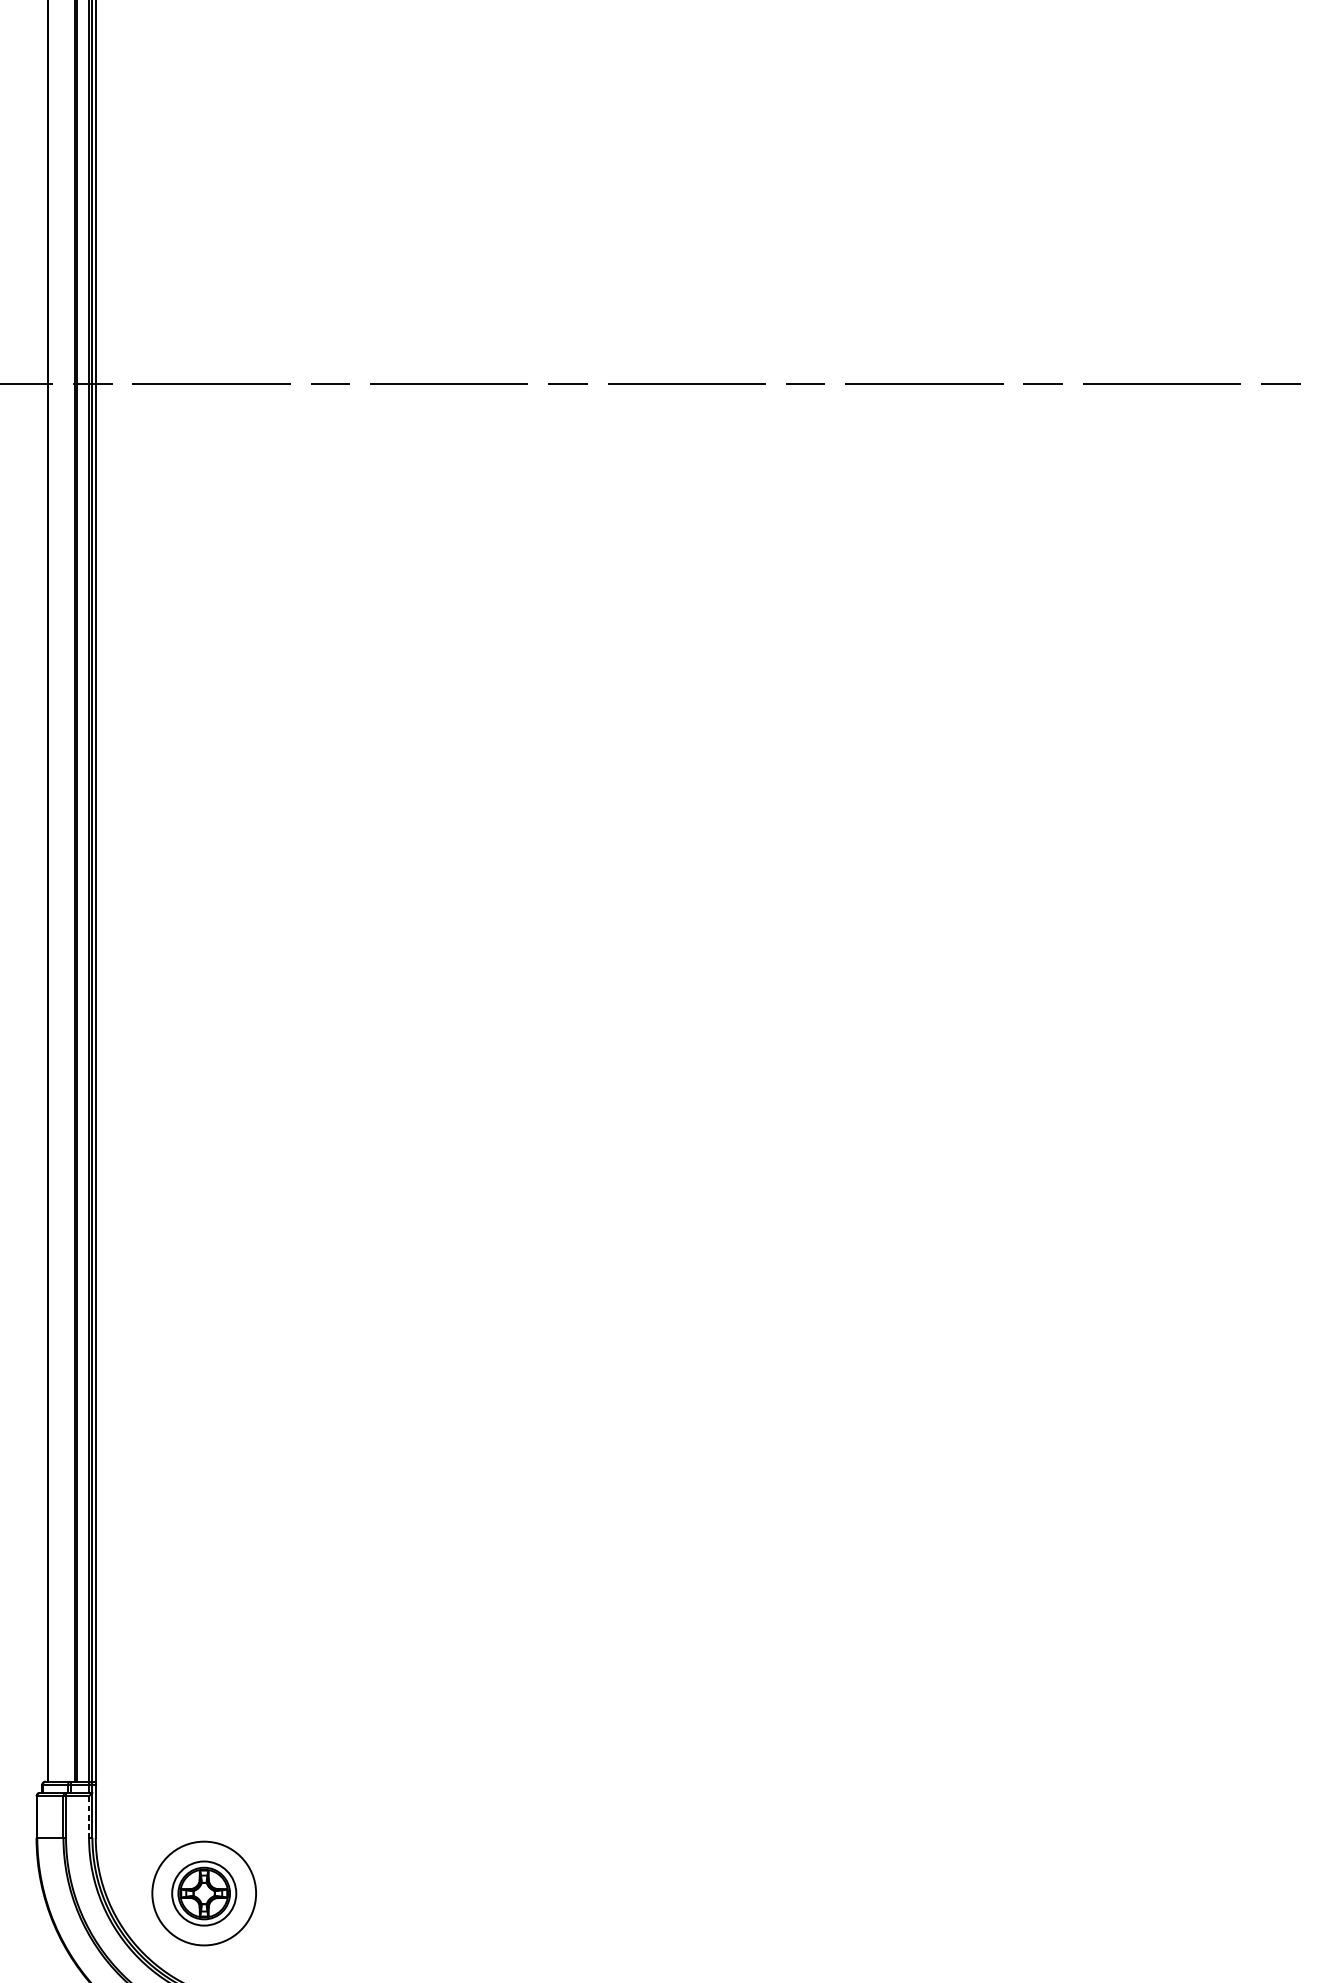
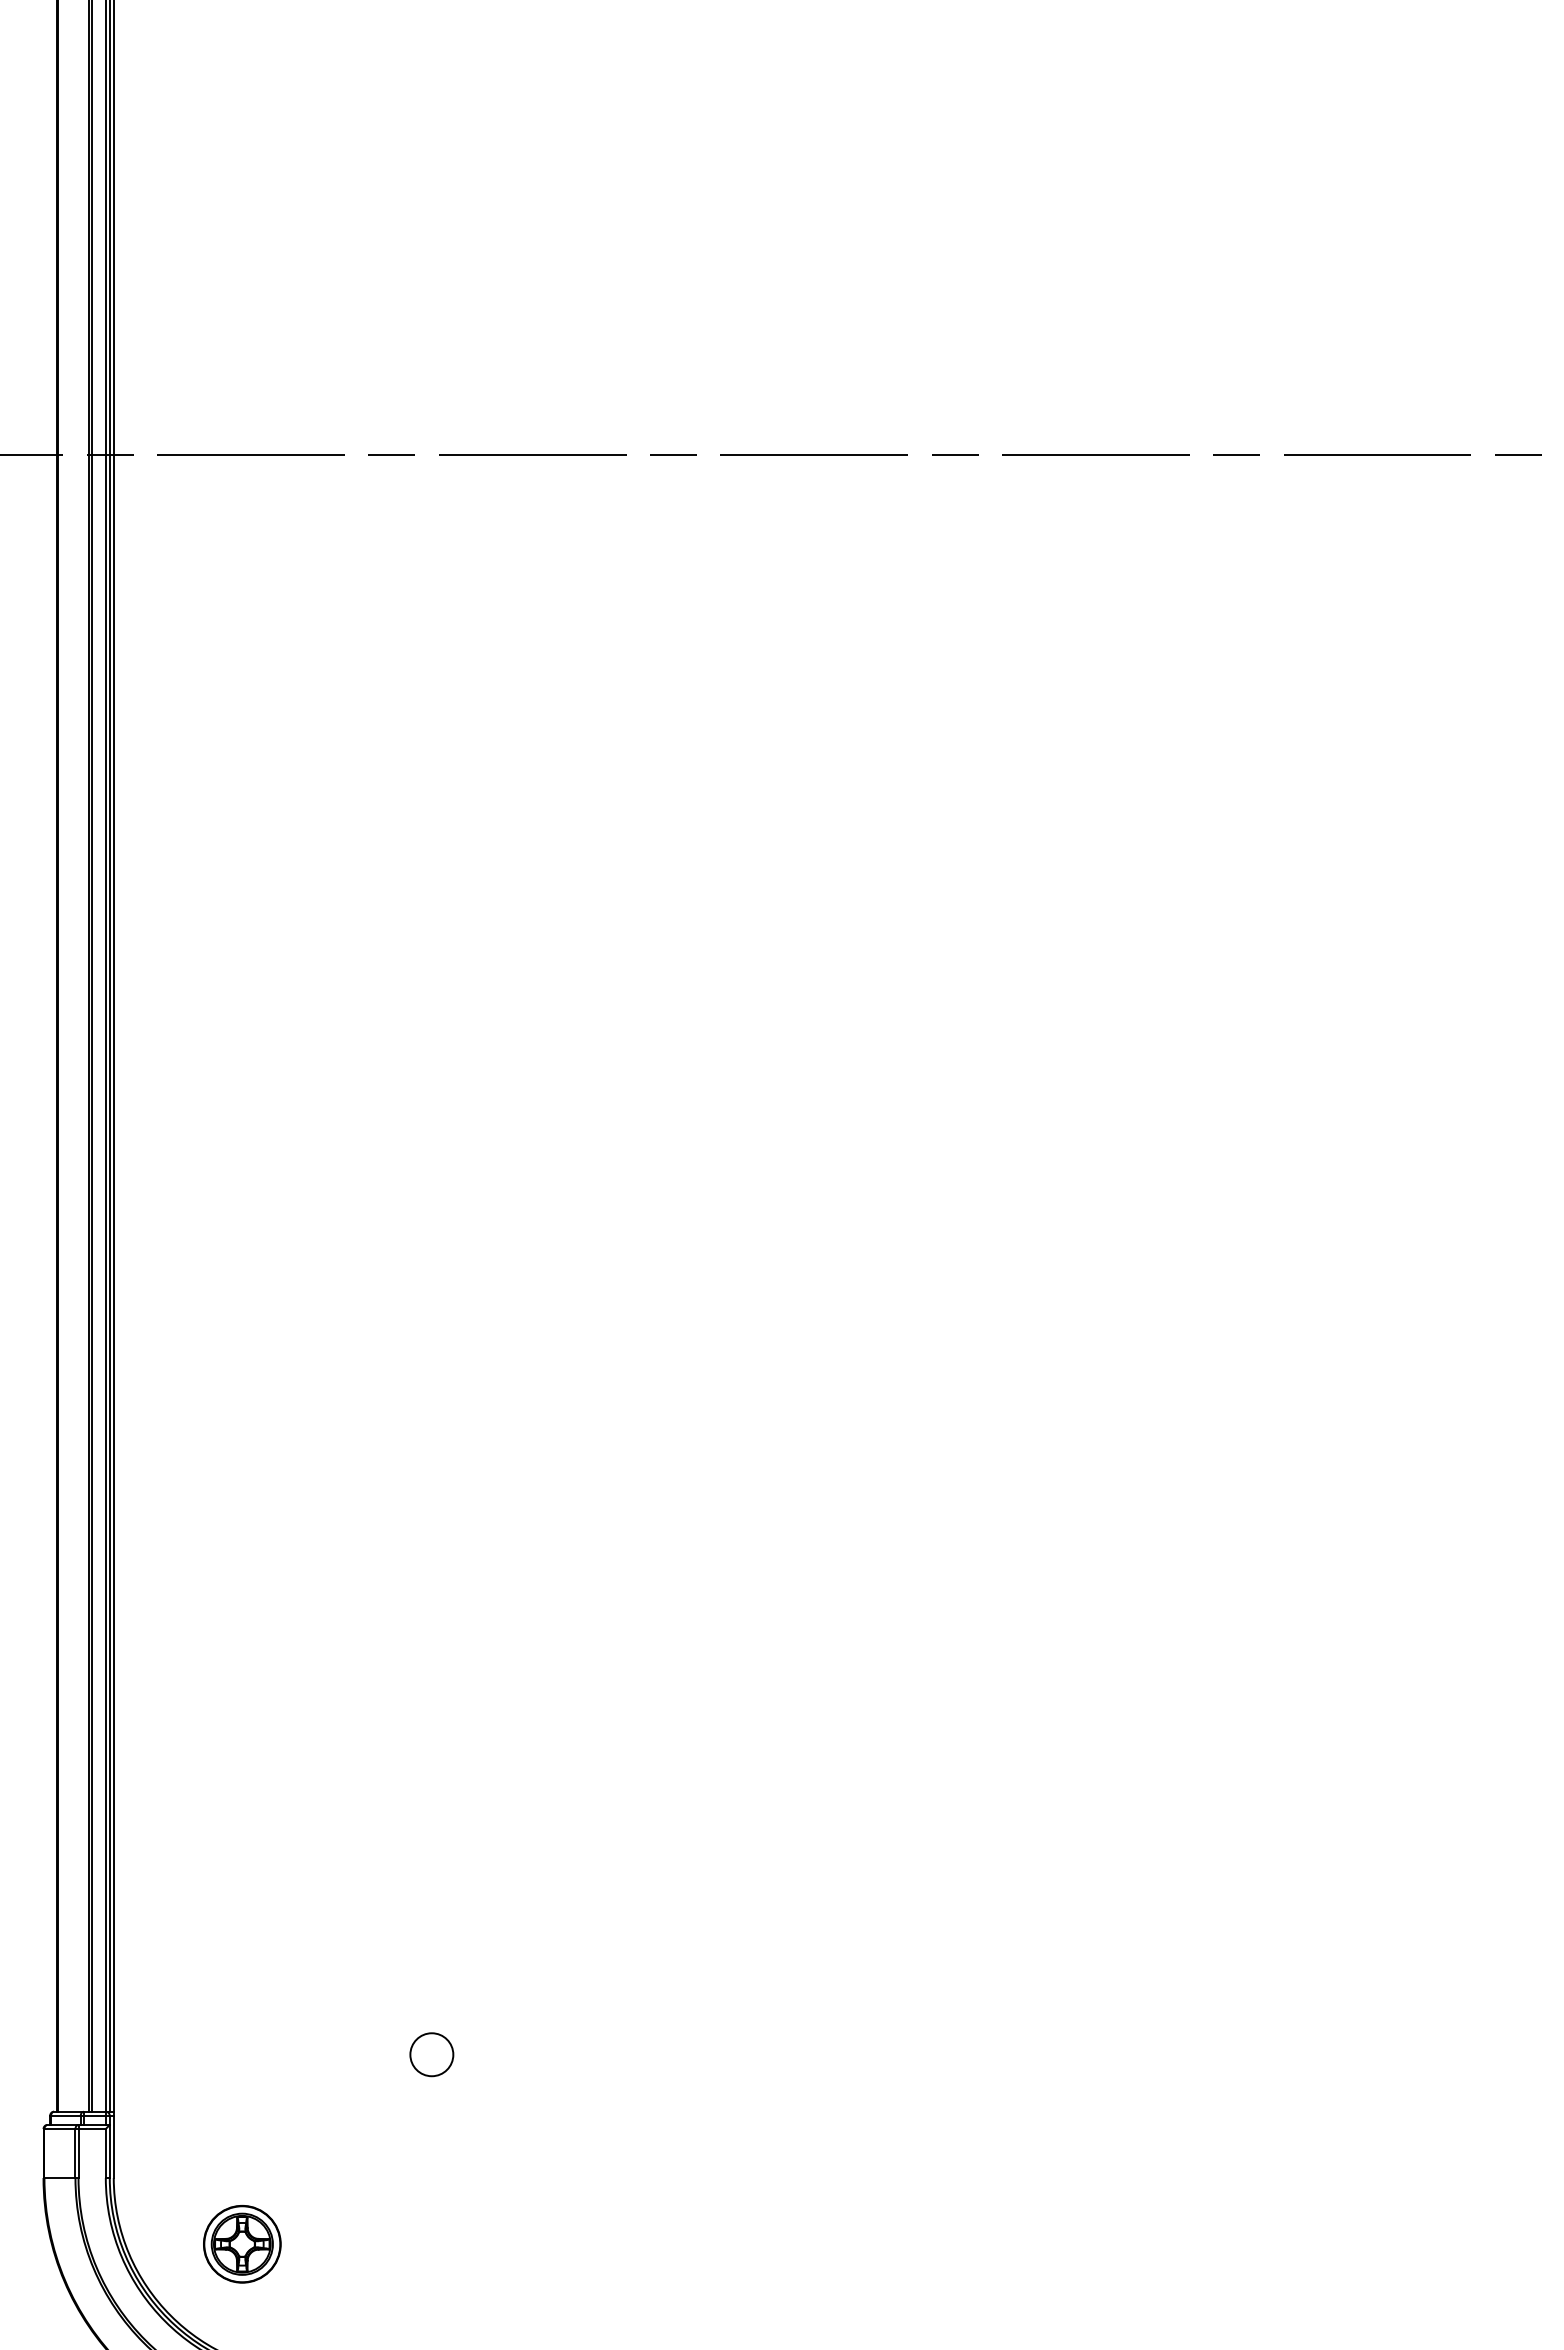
circle: (363, 1733) -> (431, 2054), added
line: (88, 1816) -> (105, 2153), dashed -> solid
circle: (203, 1892) -> (241, 2243), size x0.62

